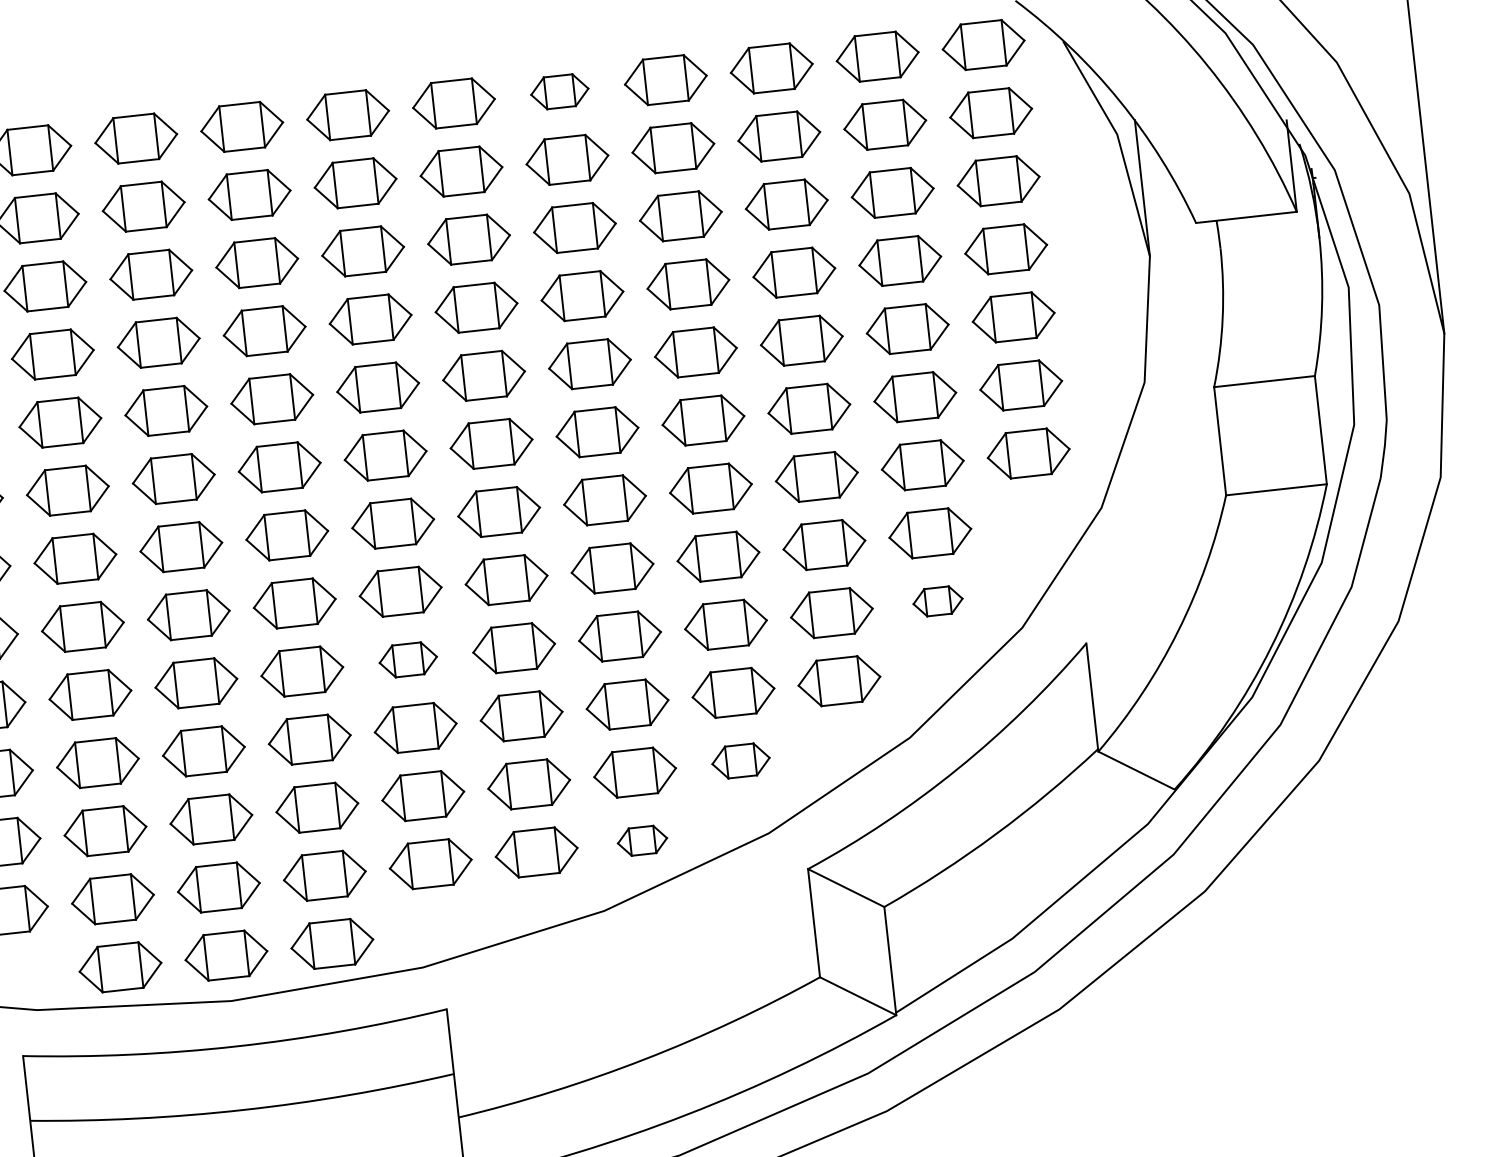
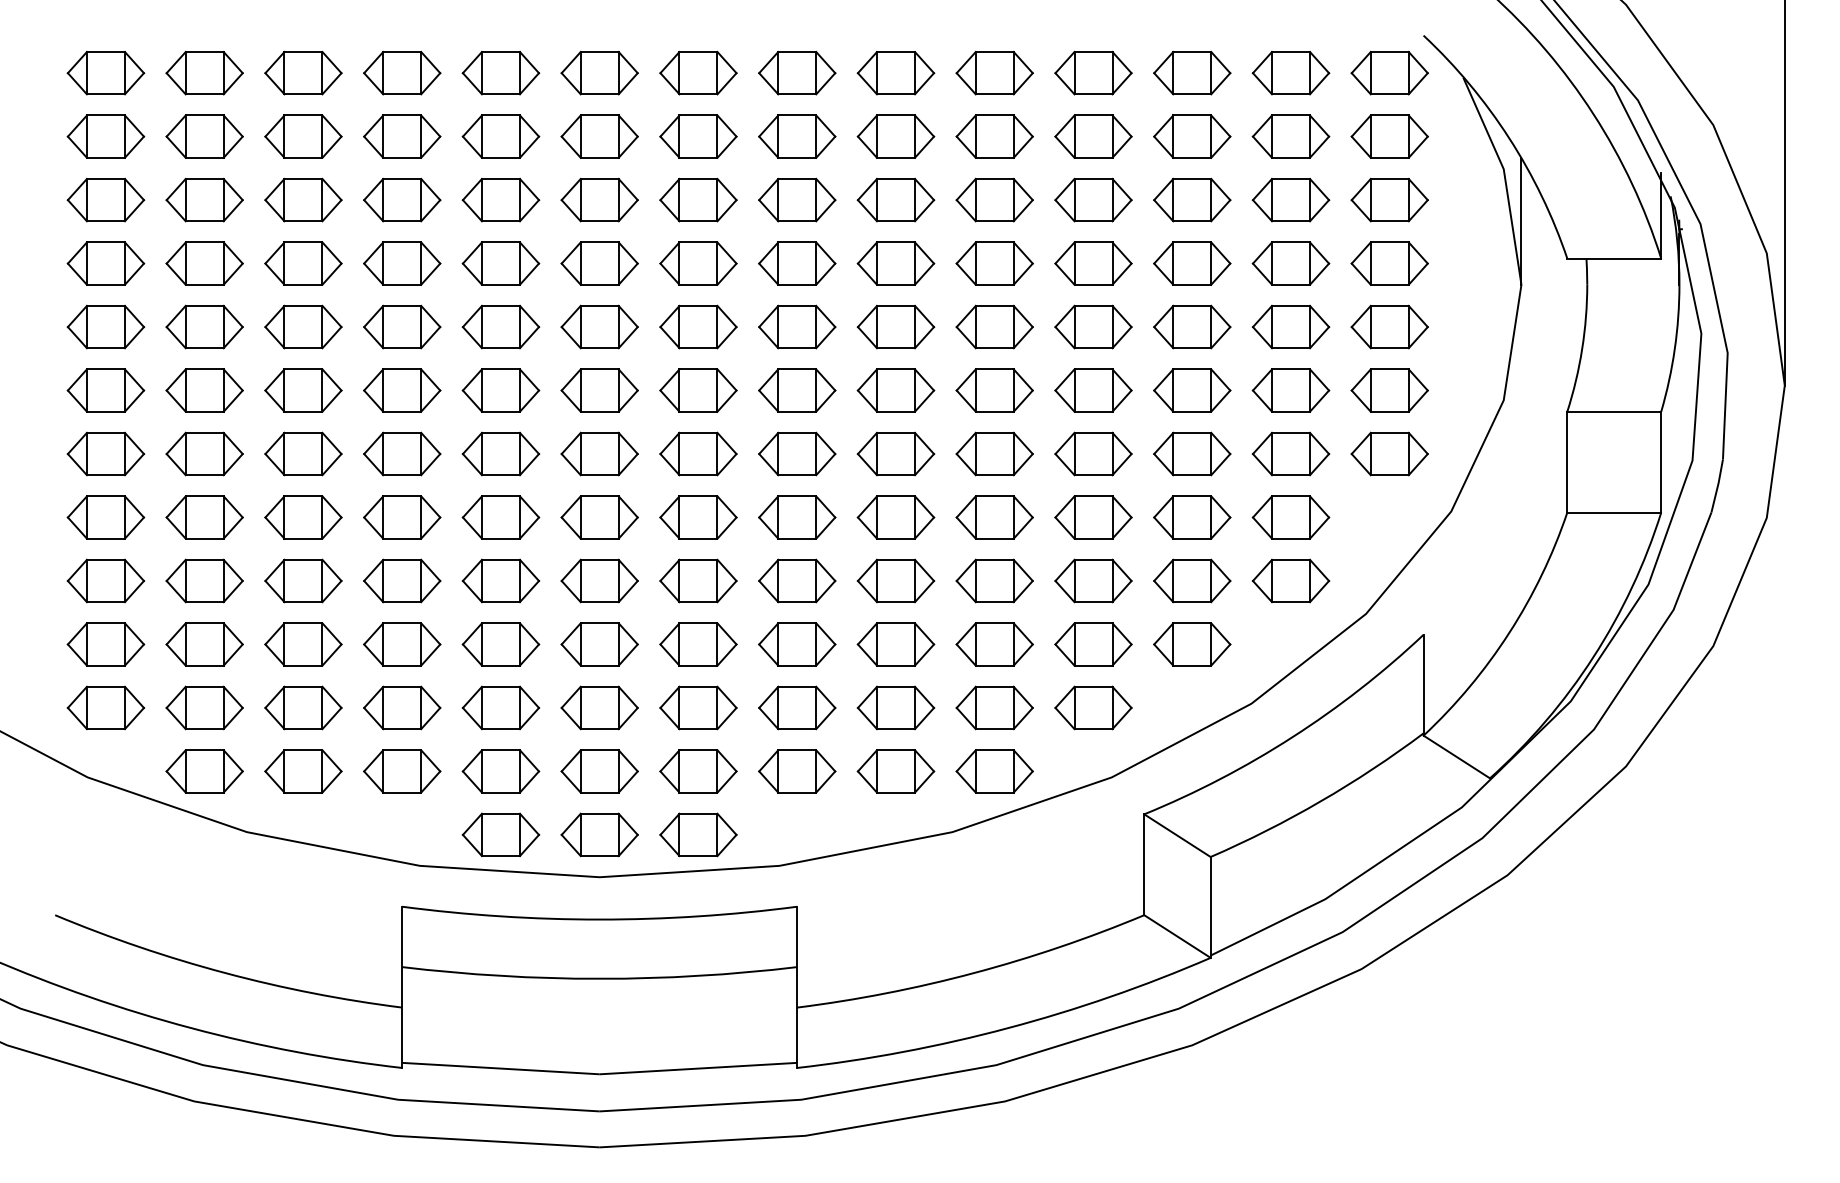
part: (559, 91) -> (994, 72), size x1.43
part: (938, 600) -> (1291, 580), size x1.67
part: (408, 659) -> (797, 580), size x1.43
part: (740, 760) -> (1093, 707), size x1.43
part: (642, 840) -> (994, 771), size x1.67

